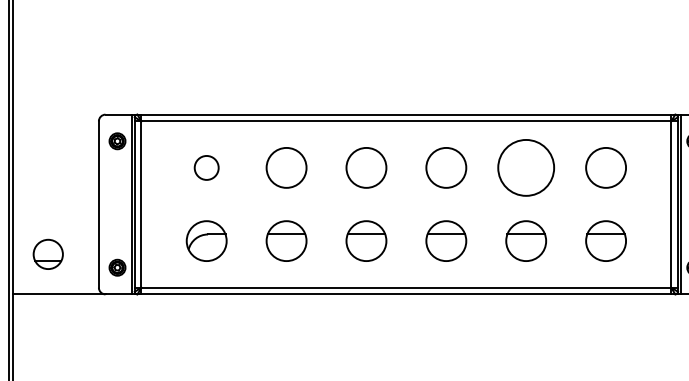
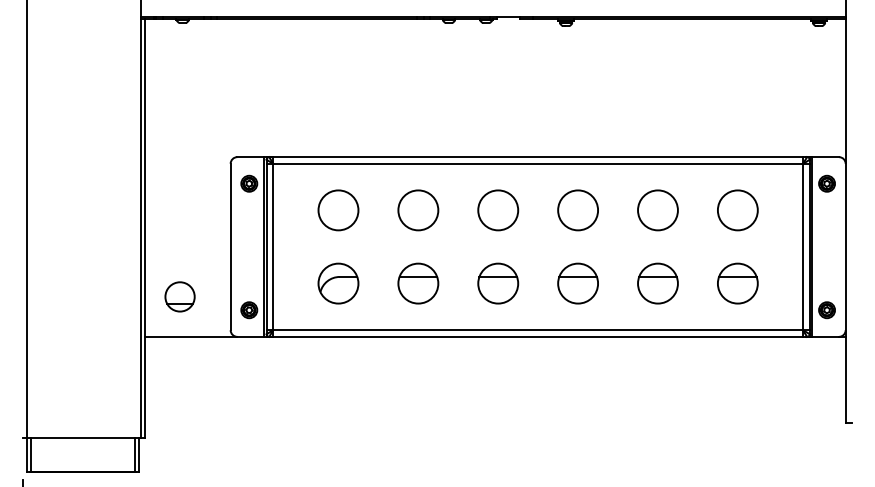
circle: (206, 168) -> (338, 210), size x1.67
circle: (525, 168) -> (657, 210), size x0.71

